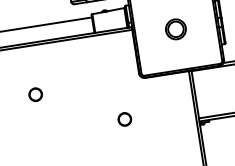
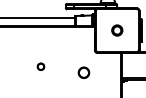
part: (34, 94) -> (40, 66), moved
part: (124, 119) -> (83, 72), size x1.6

